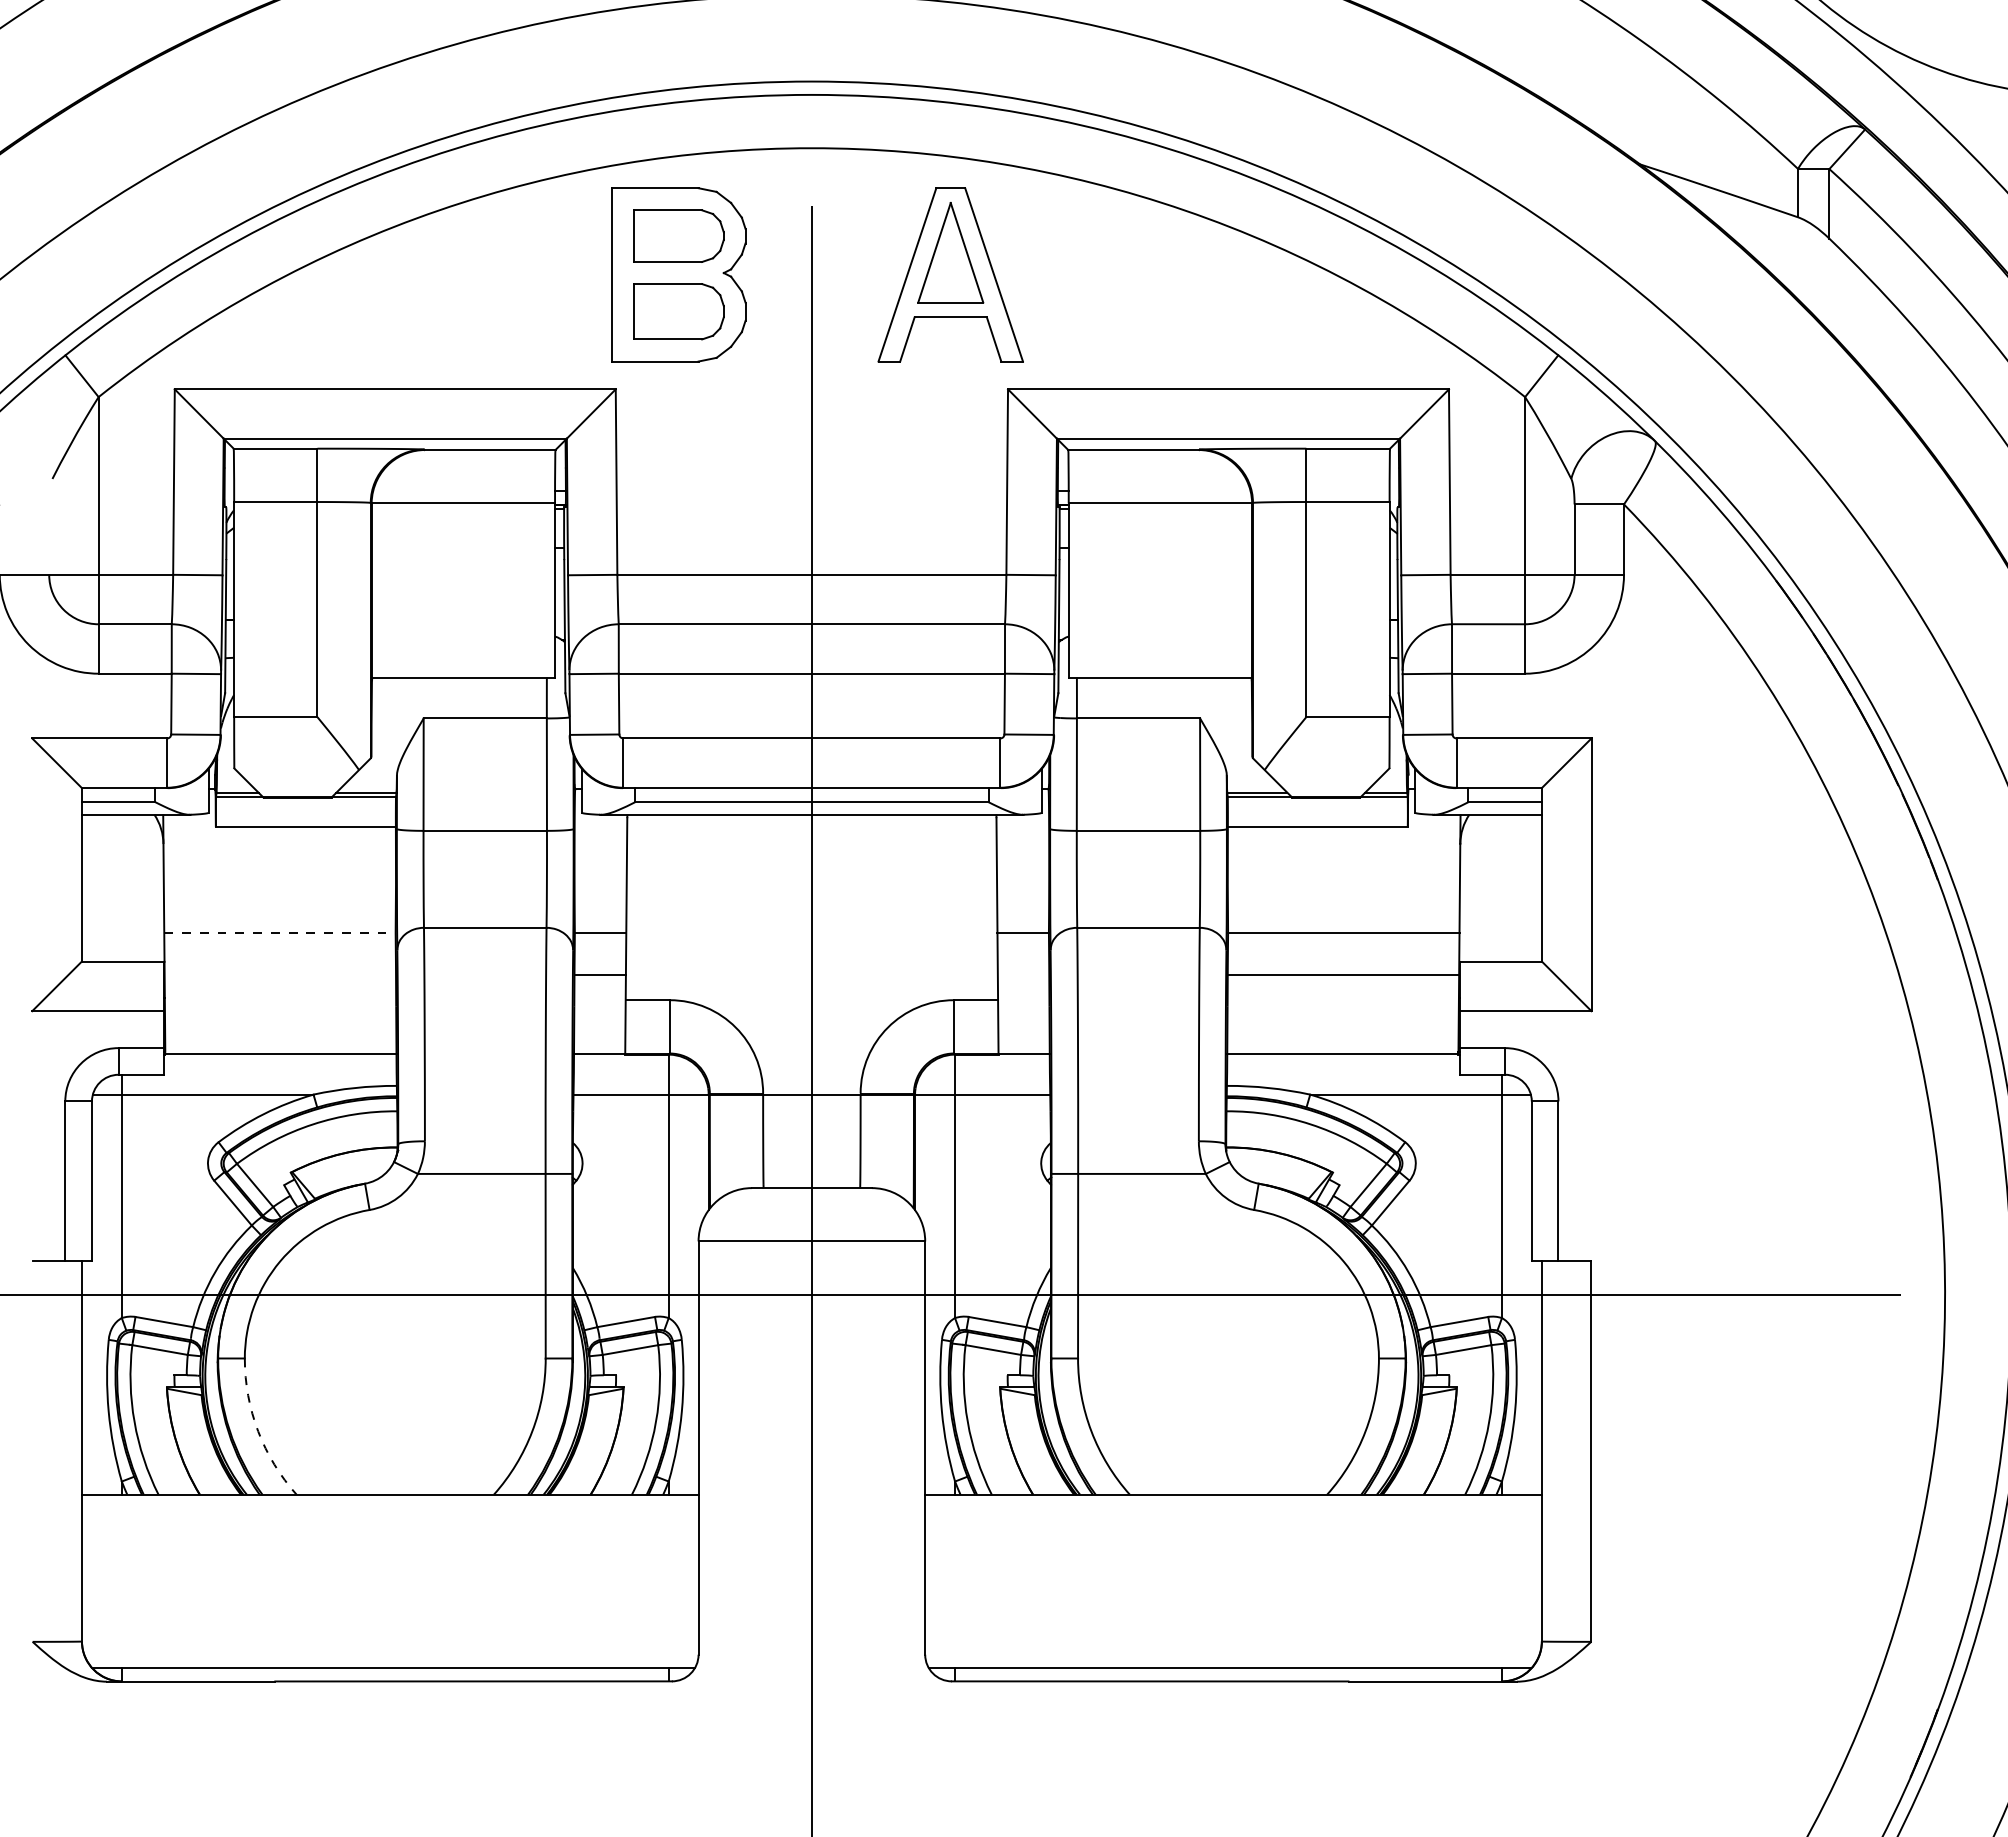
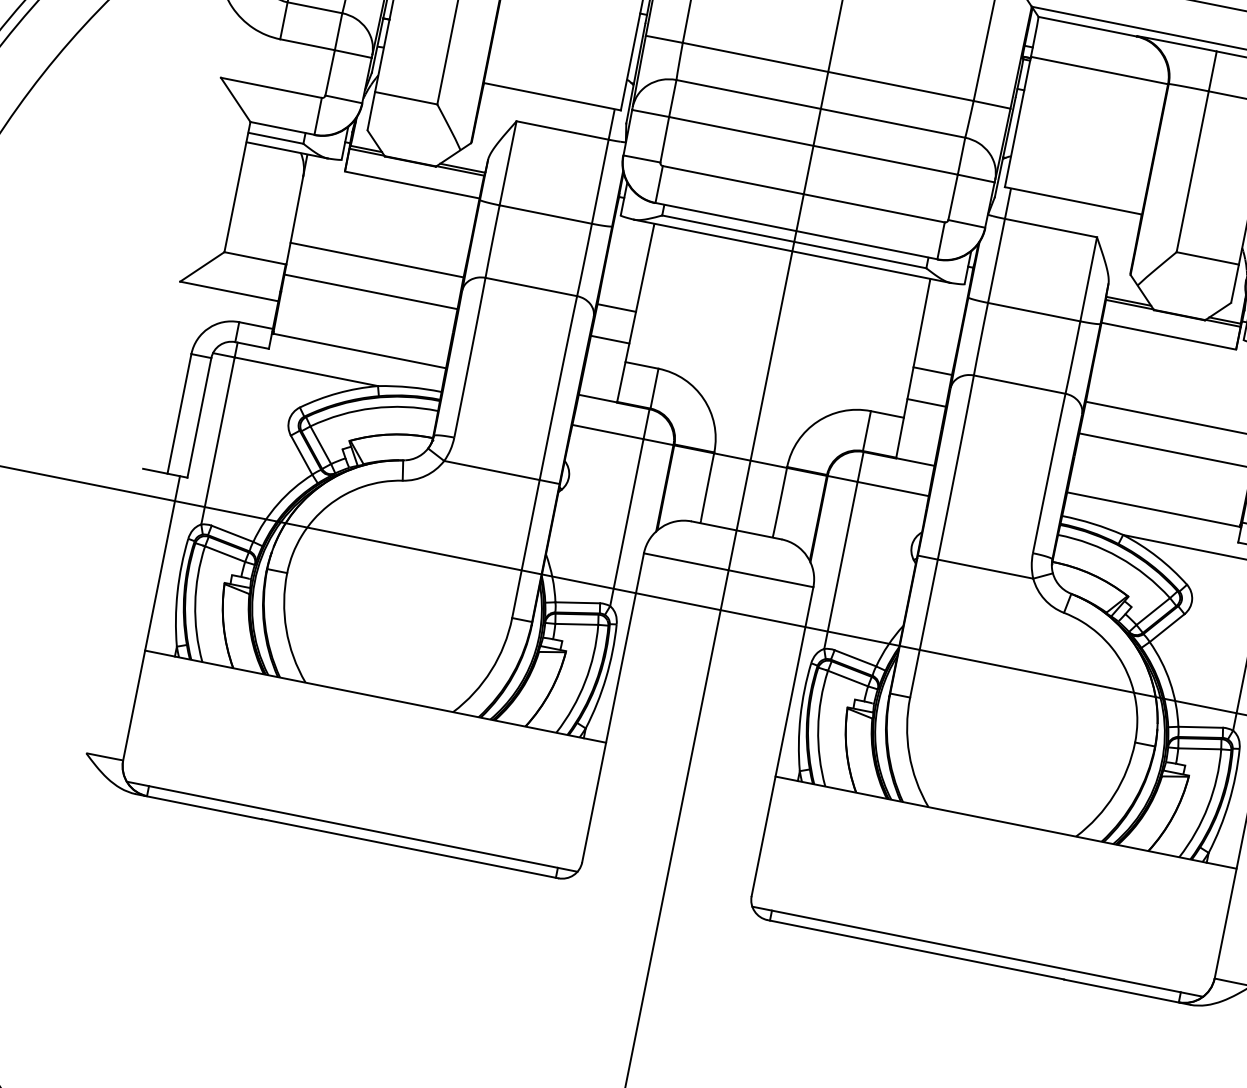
line: (279, 932) -> (376, 259), dashed -> solid
line: (280, 975) -> (371, 292), added
line: (1023, 975) -> (926, 403), added
arc: (258, 1431) -> (286, 629), dashed -> solid

